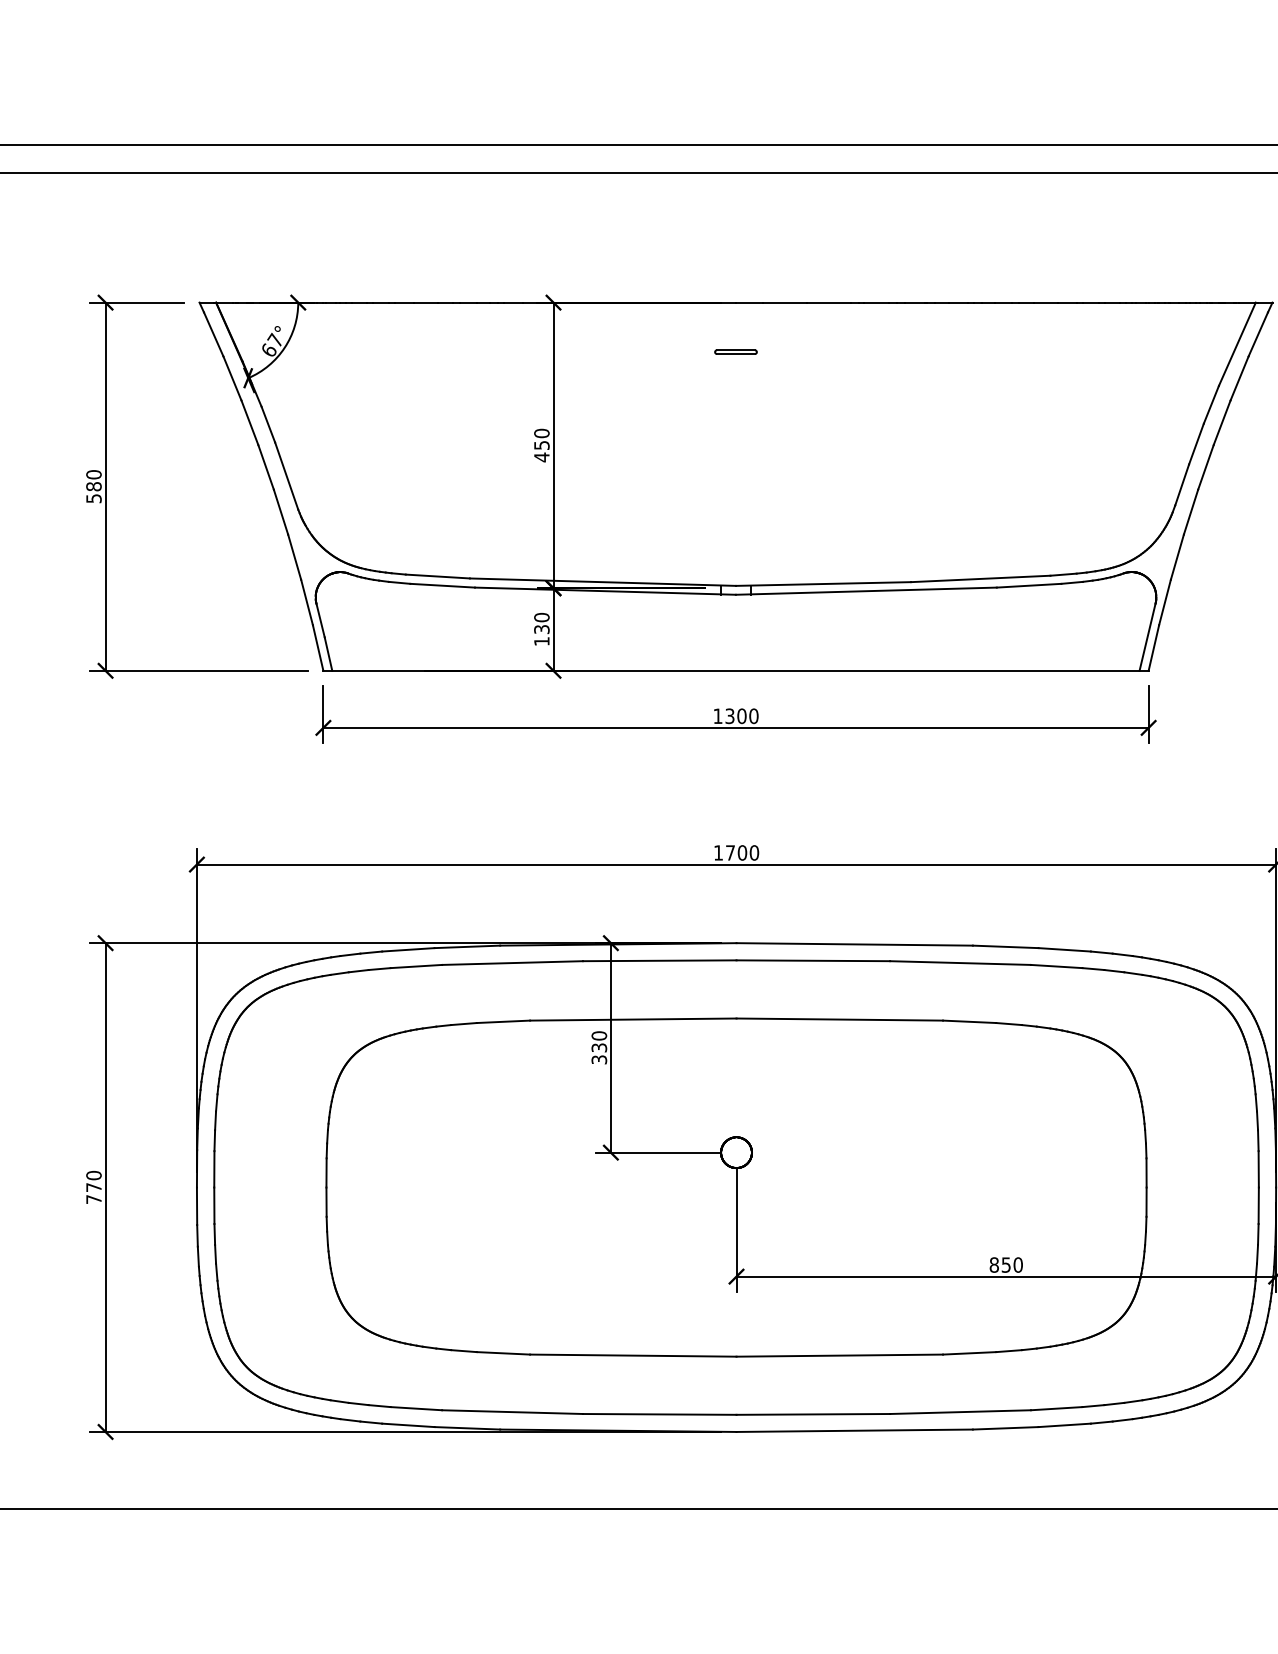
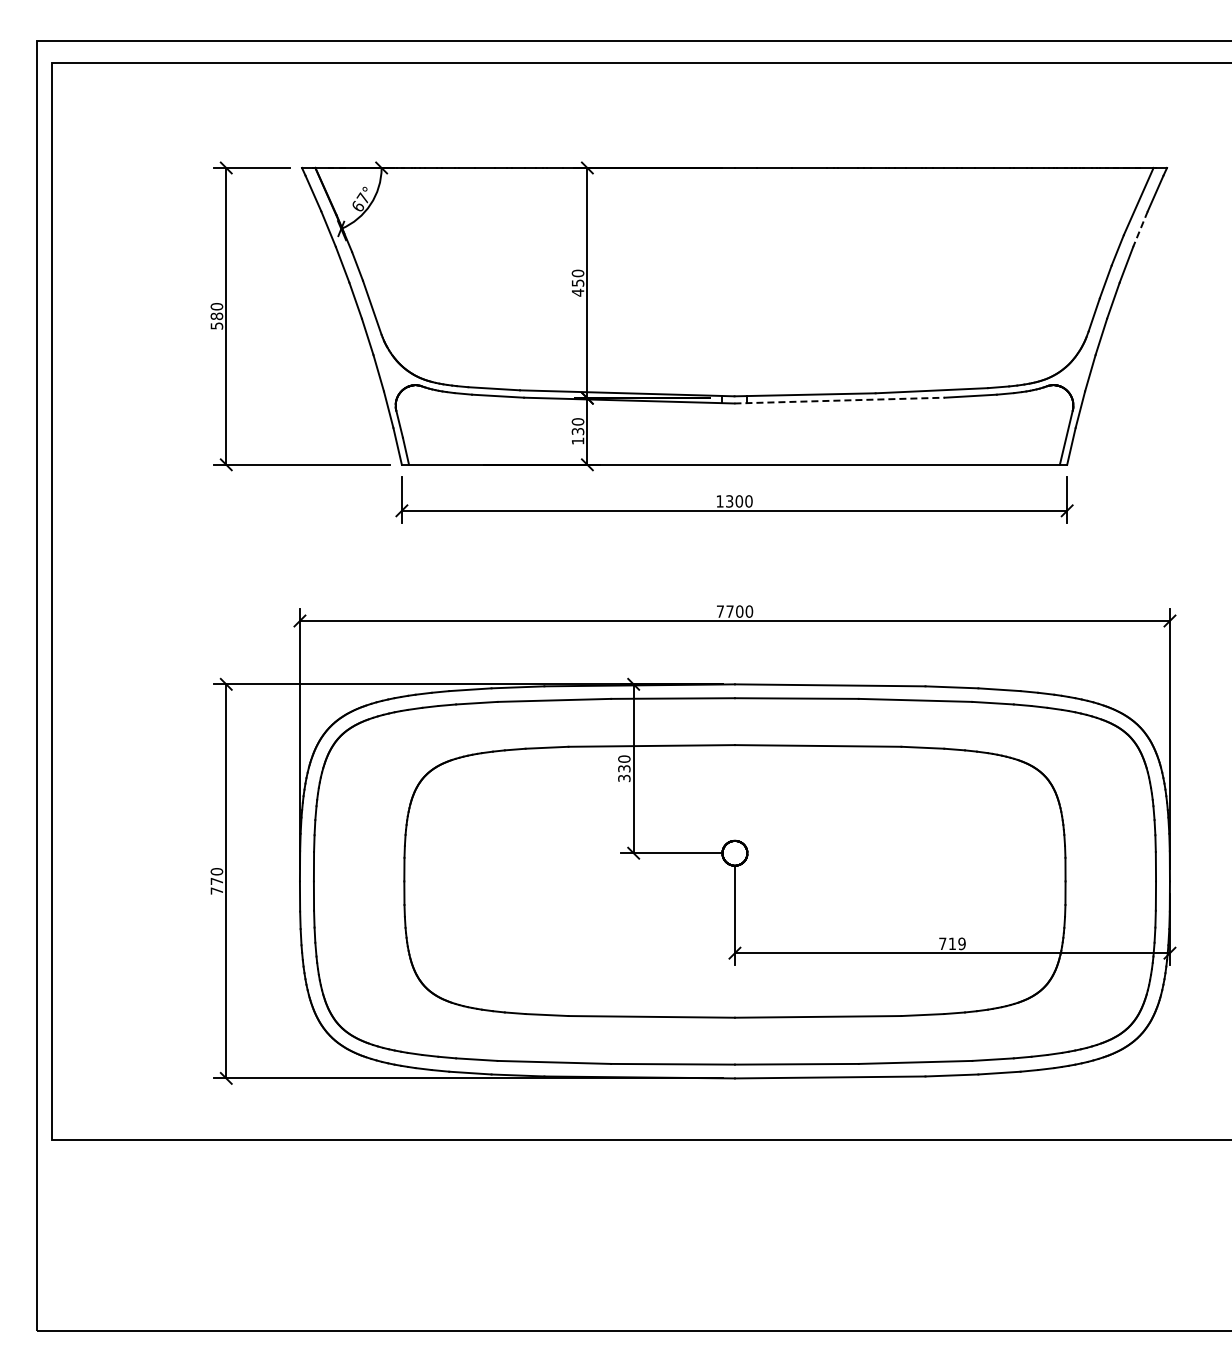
part: (735, 351) -> (734, 207), removed
line: (1239, 378) -> (1140, 229), solid -> dashed
line: (867, 591) -> (840, 400), solid -> dashed
text: (718, 852) -> (720, 611), 1700 -> 7700
text: (1006, 1264) -> (952, 943), 850 -> 719

